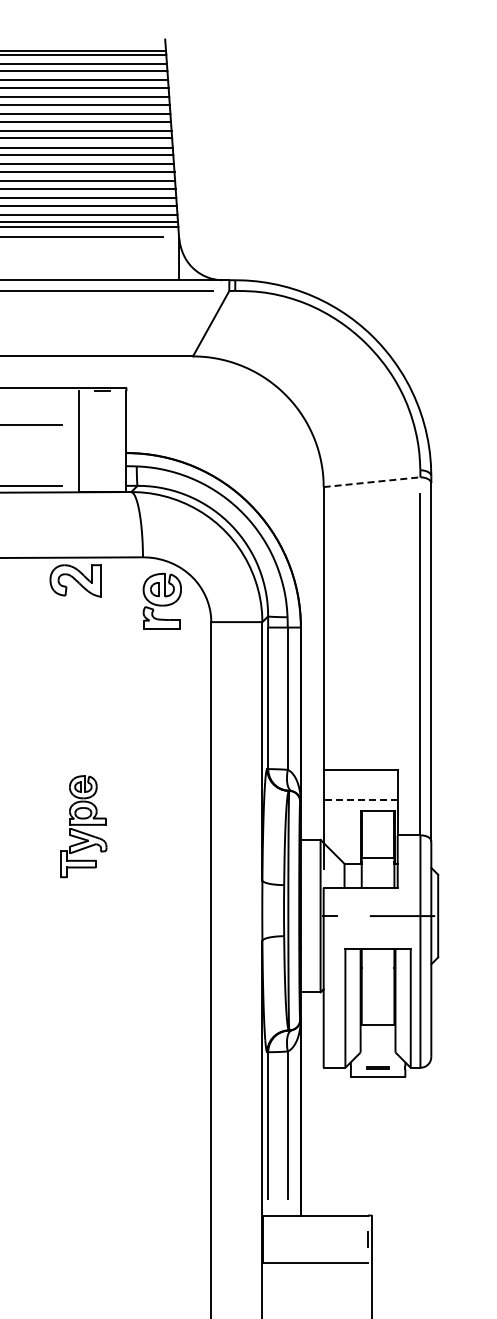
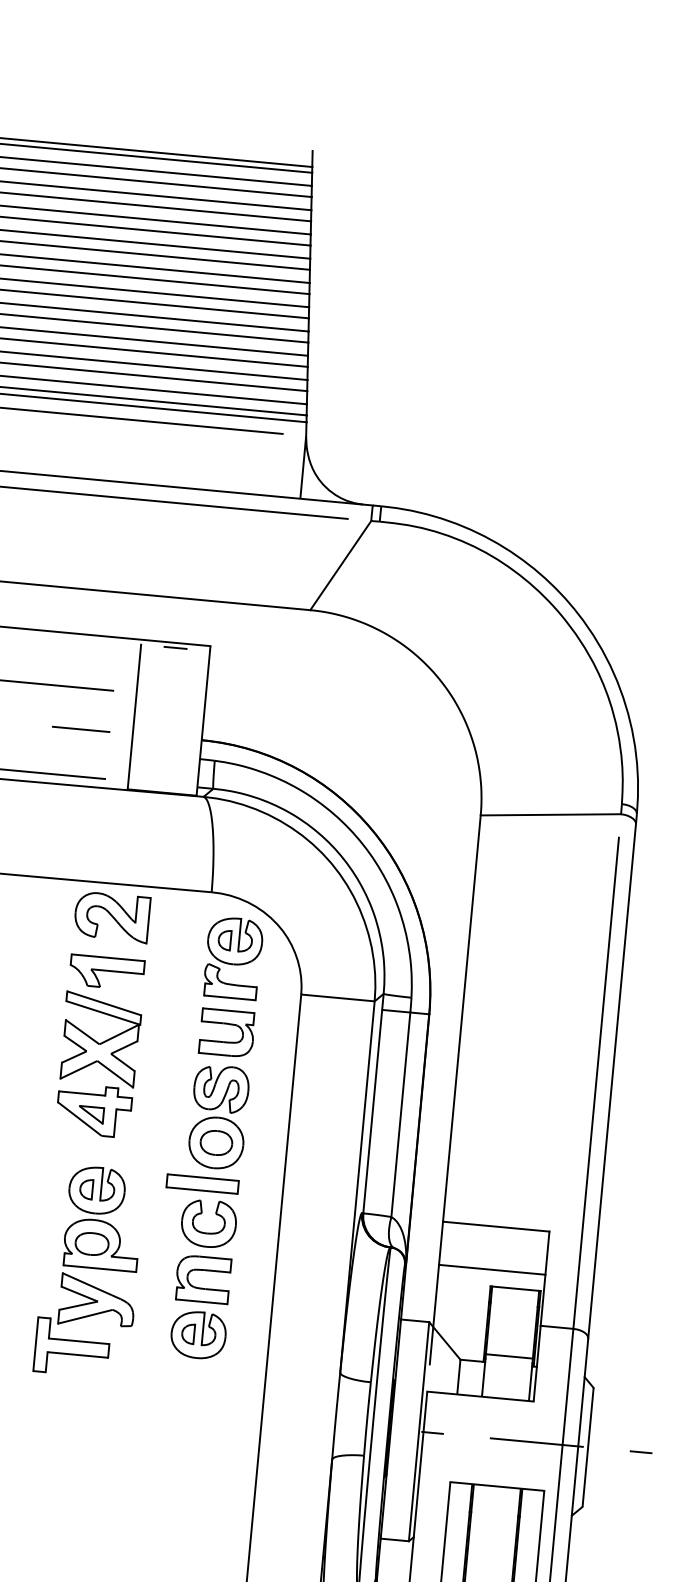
line: (42, 453) -> (81, 729), added
line: (372, 482) -> (551, 815), dashed -> solid
part: (75, 670) -> (99, 1045), added
part: (155, 758) -> (202, 1183), added
line: (360, 799) -> (491, 1269), dashed -> solid
part: (83, 826) -> (90, 1271), size x1.43
line: (474, 915) -> (640, 1451), added

